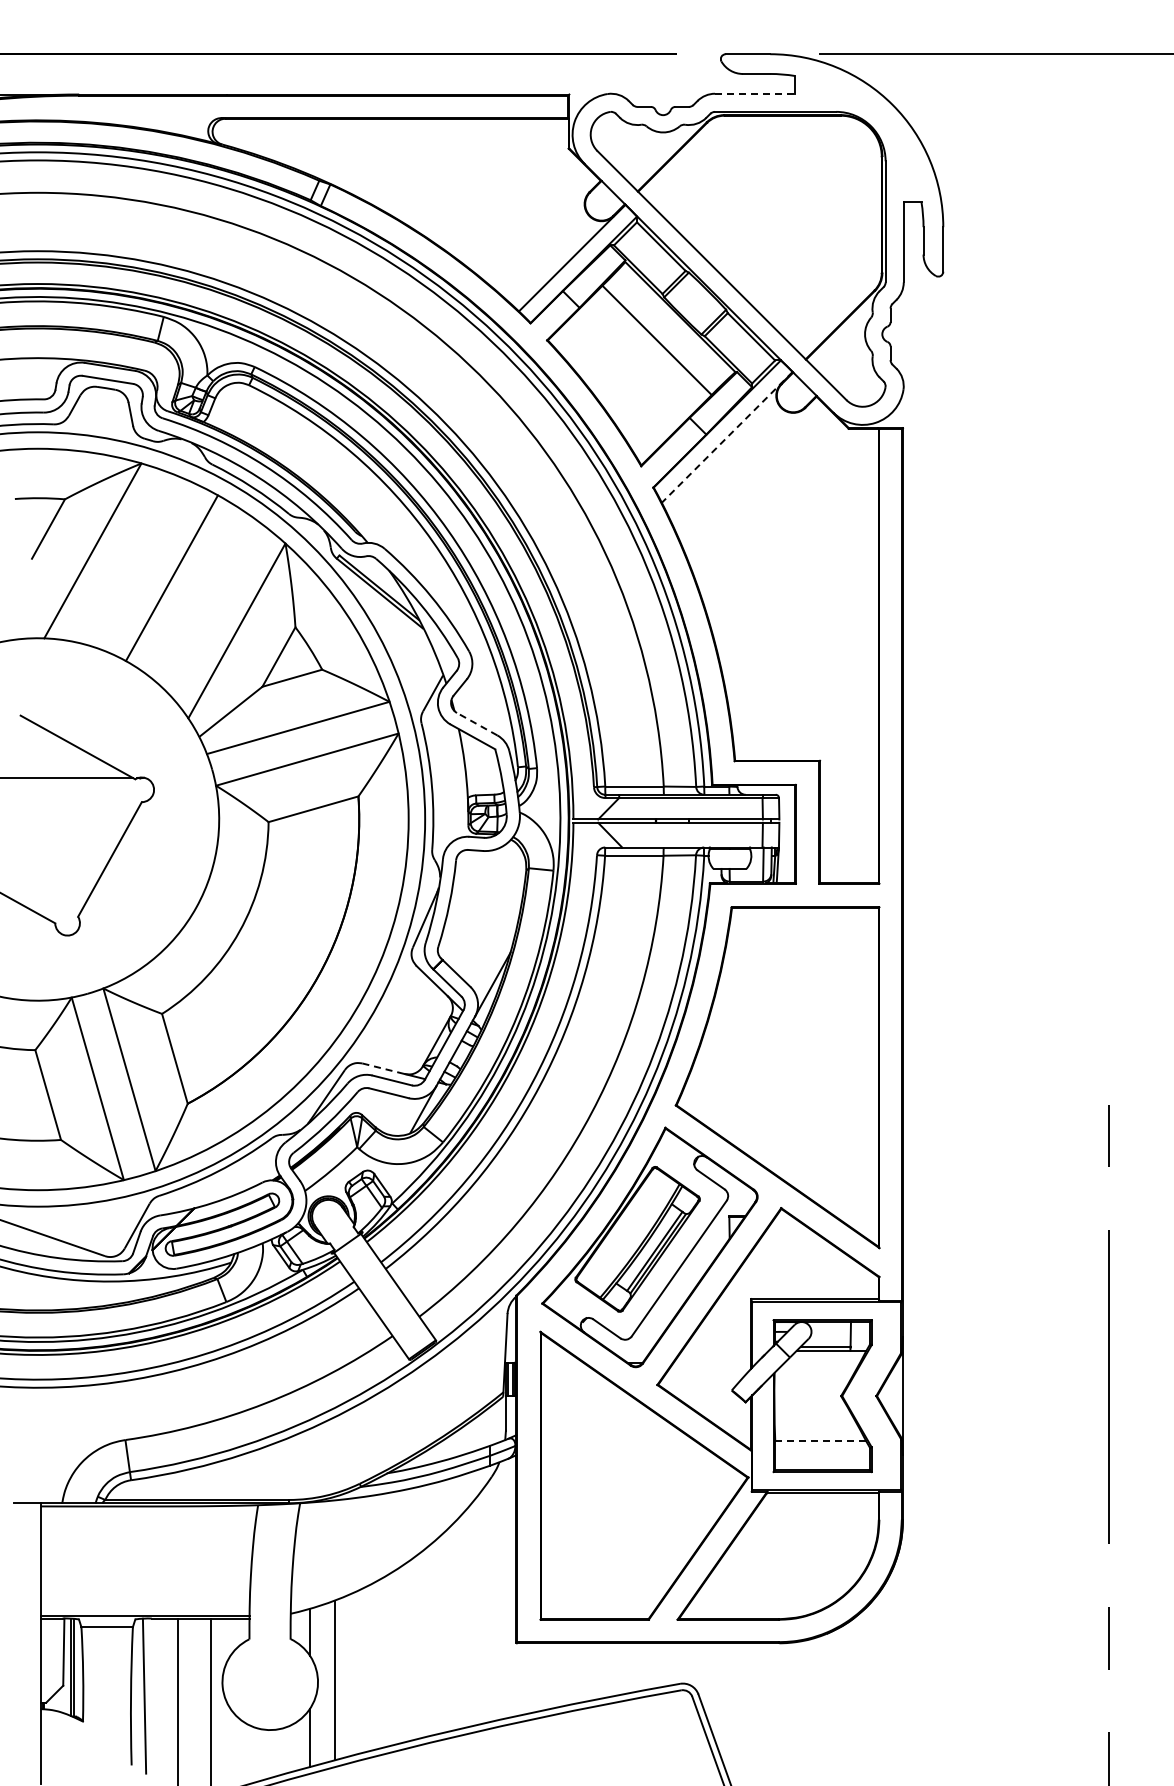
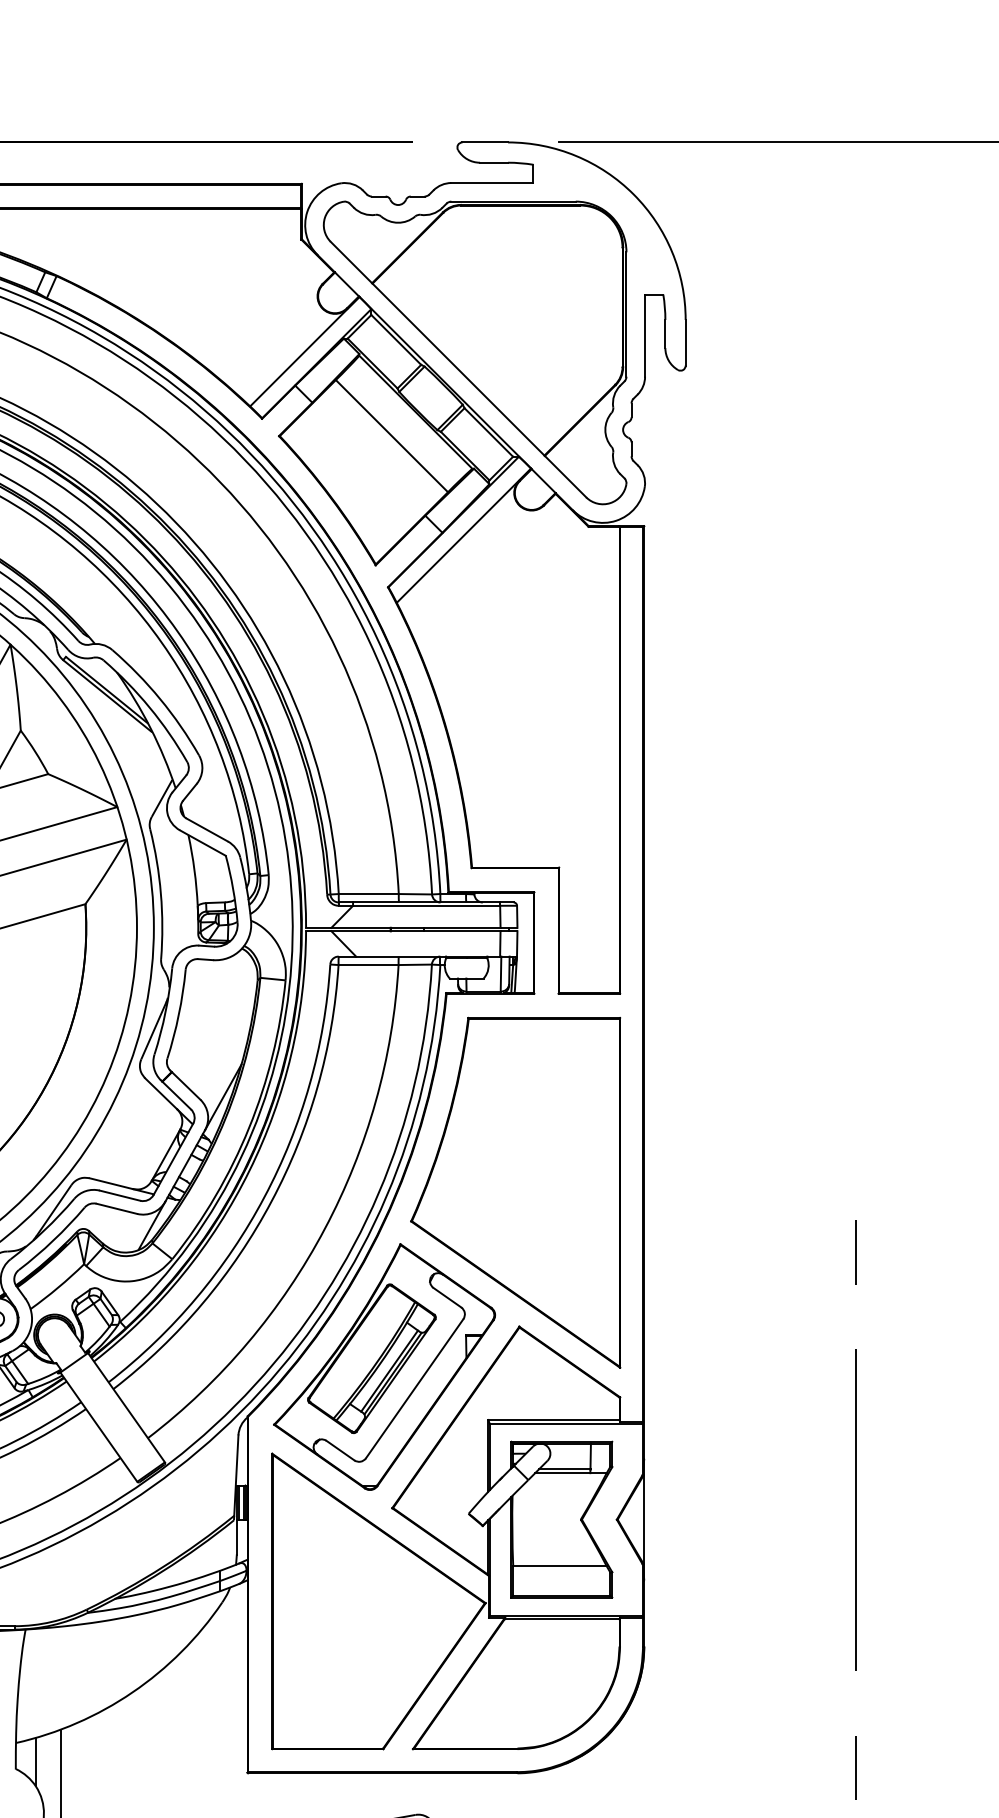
line: (755, 93) -> (492, 182), dashed -> solid
line: (727, 437) -> (464, 535), dashed -> solid
line: (476, 723) -> (206, 829), dashed -> solid
line: (383, 1068) -> (111, 1183), dashed -> solid
line: (820, 1441) -> (559, 1566), dashed -> solid

